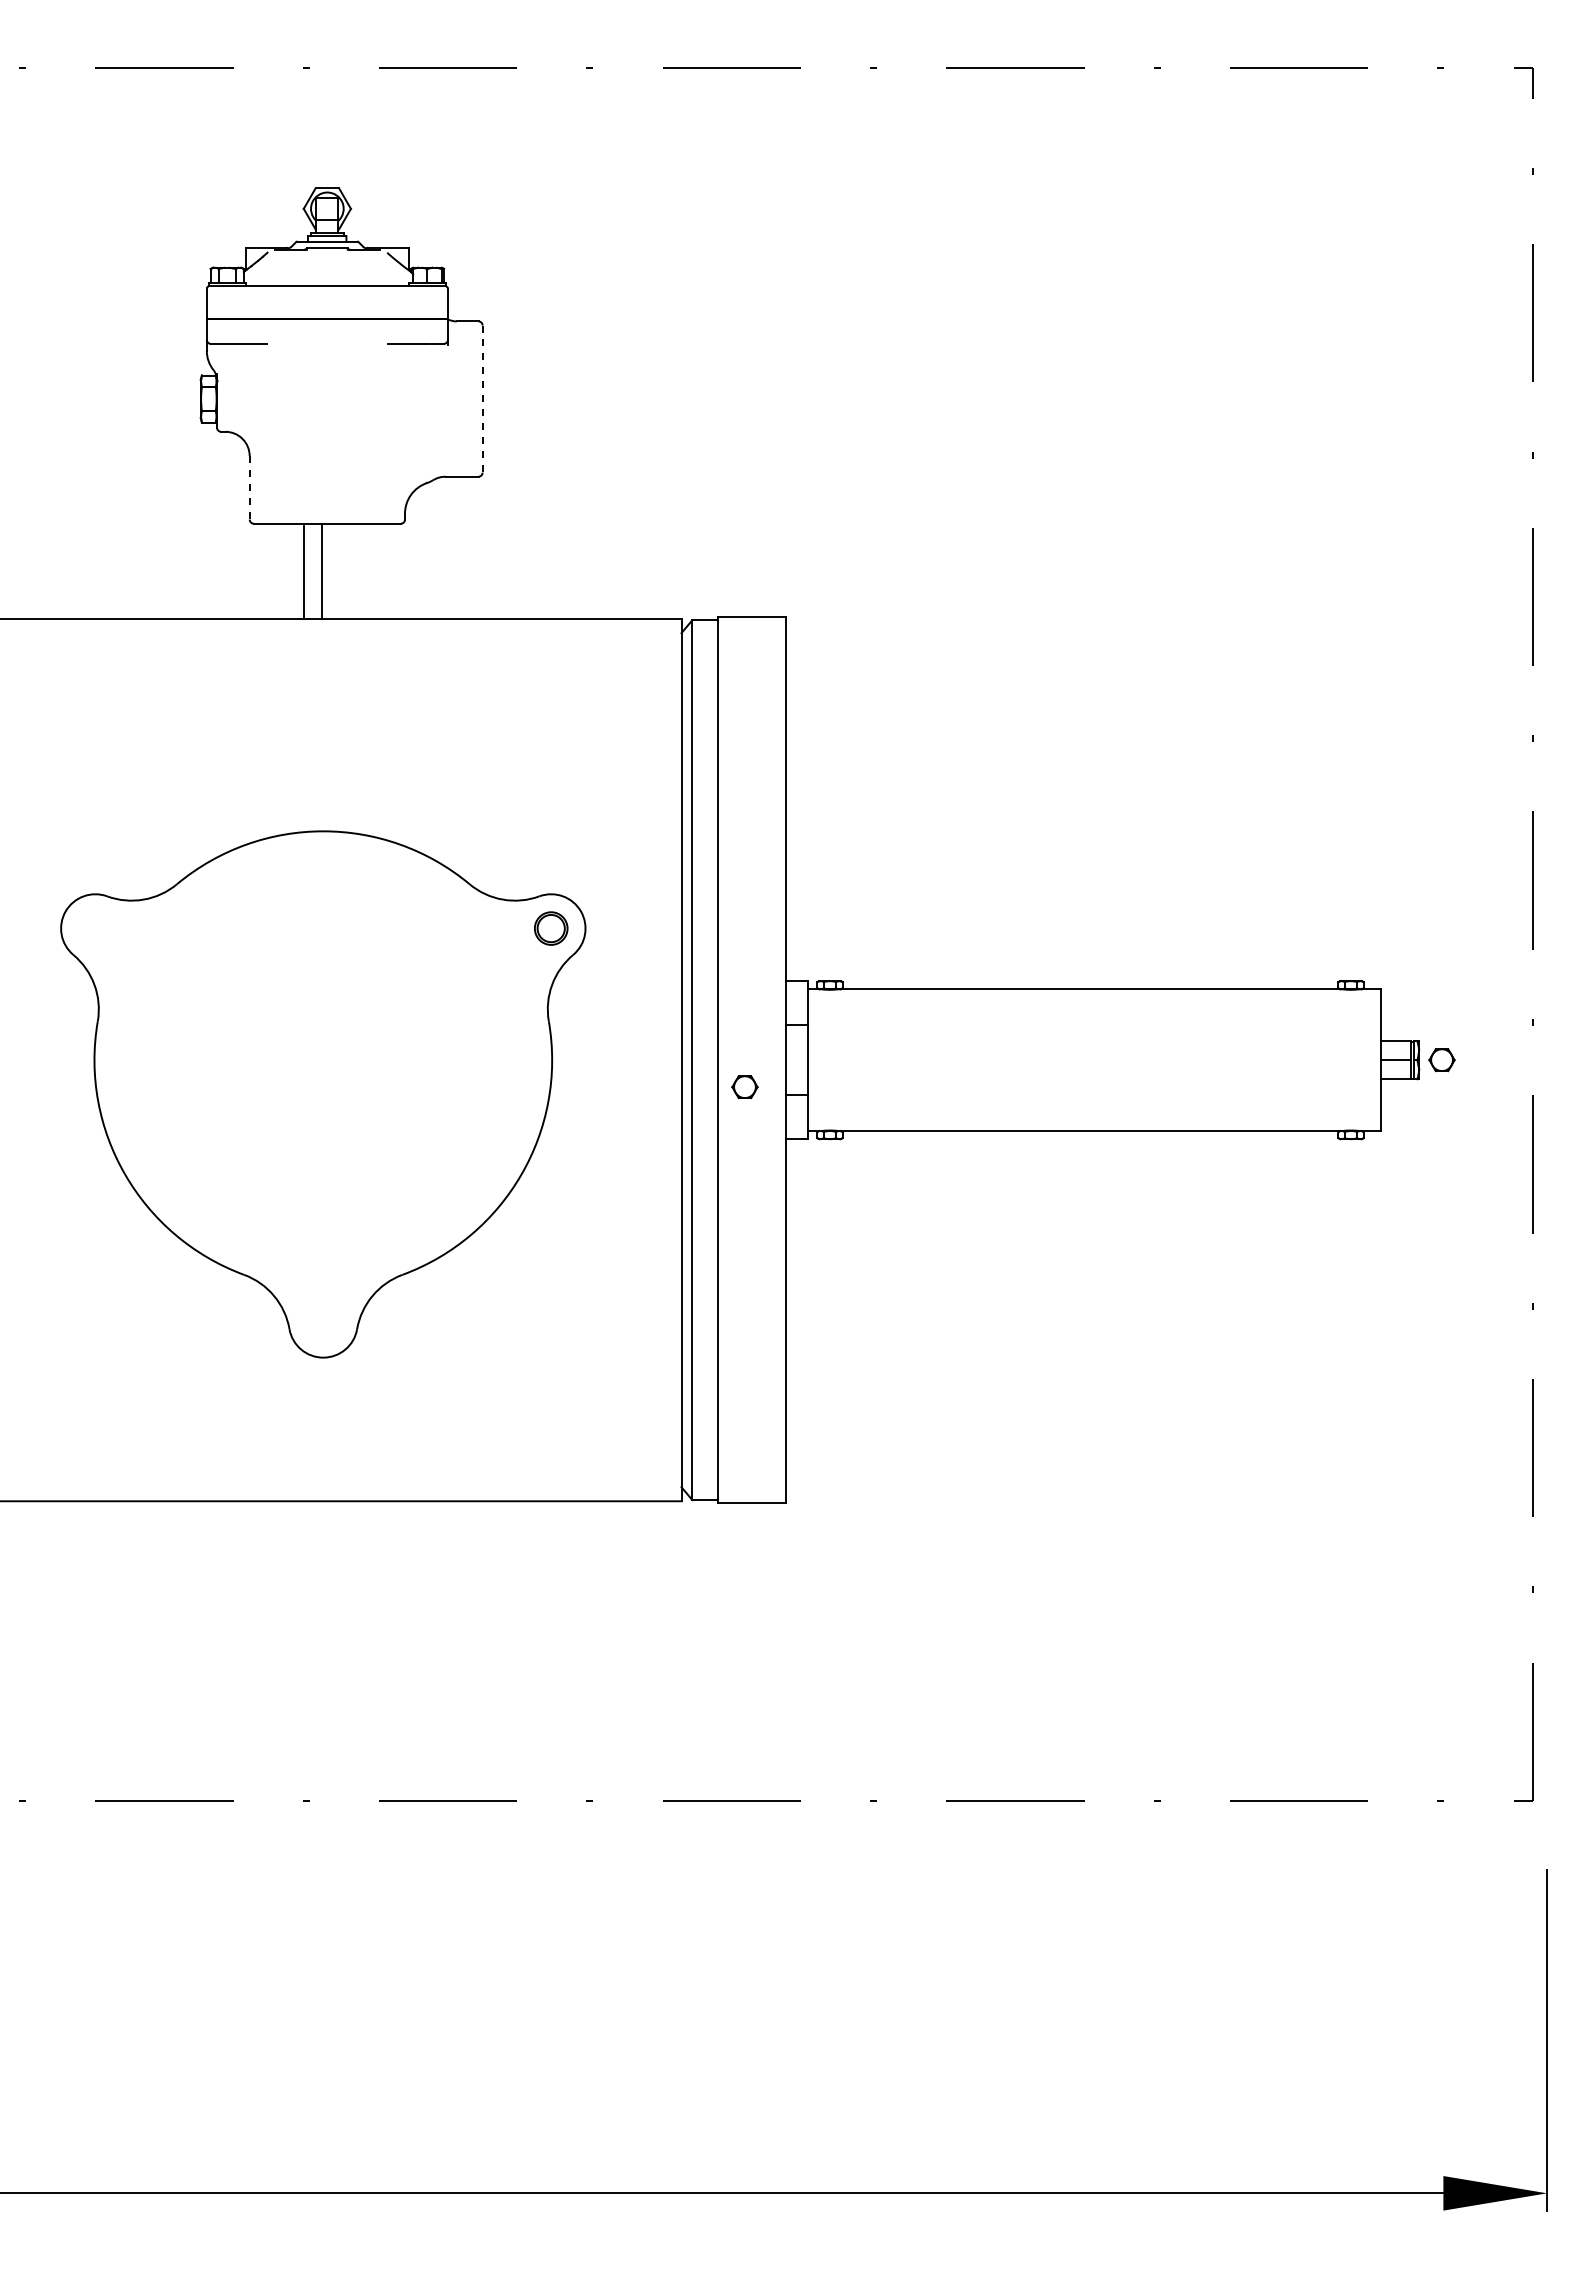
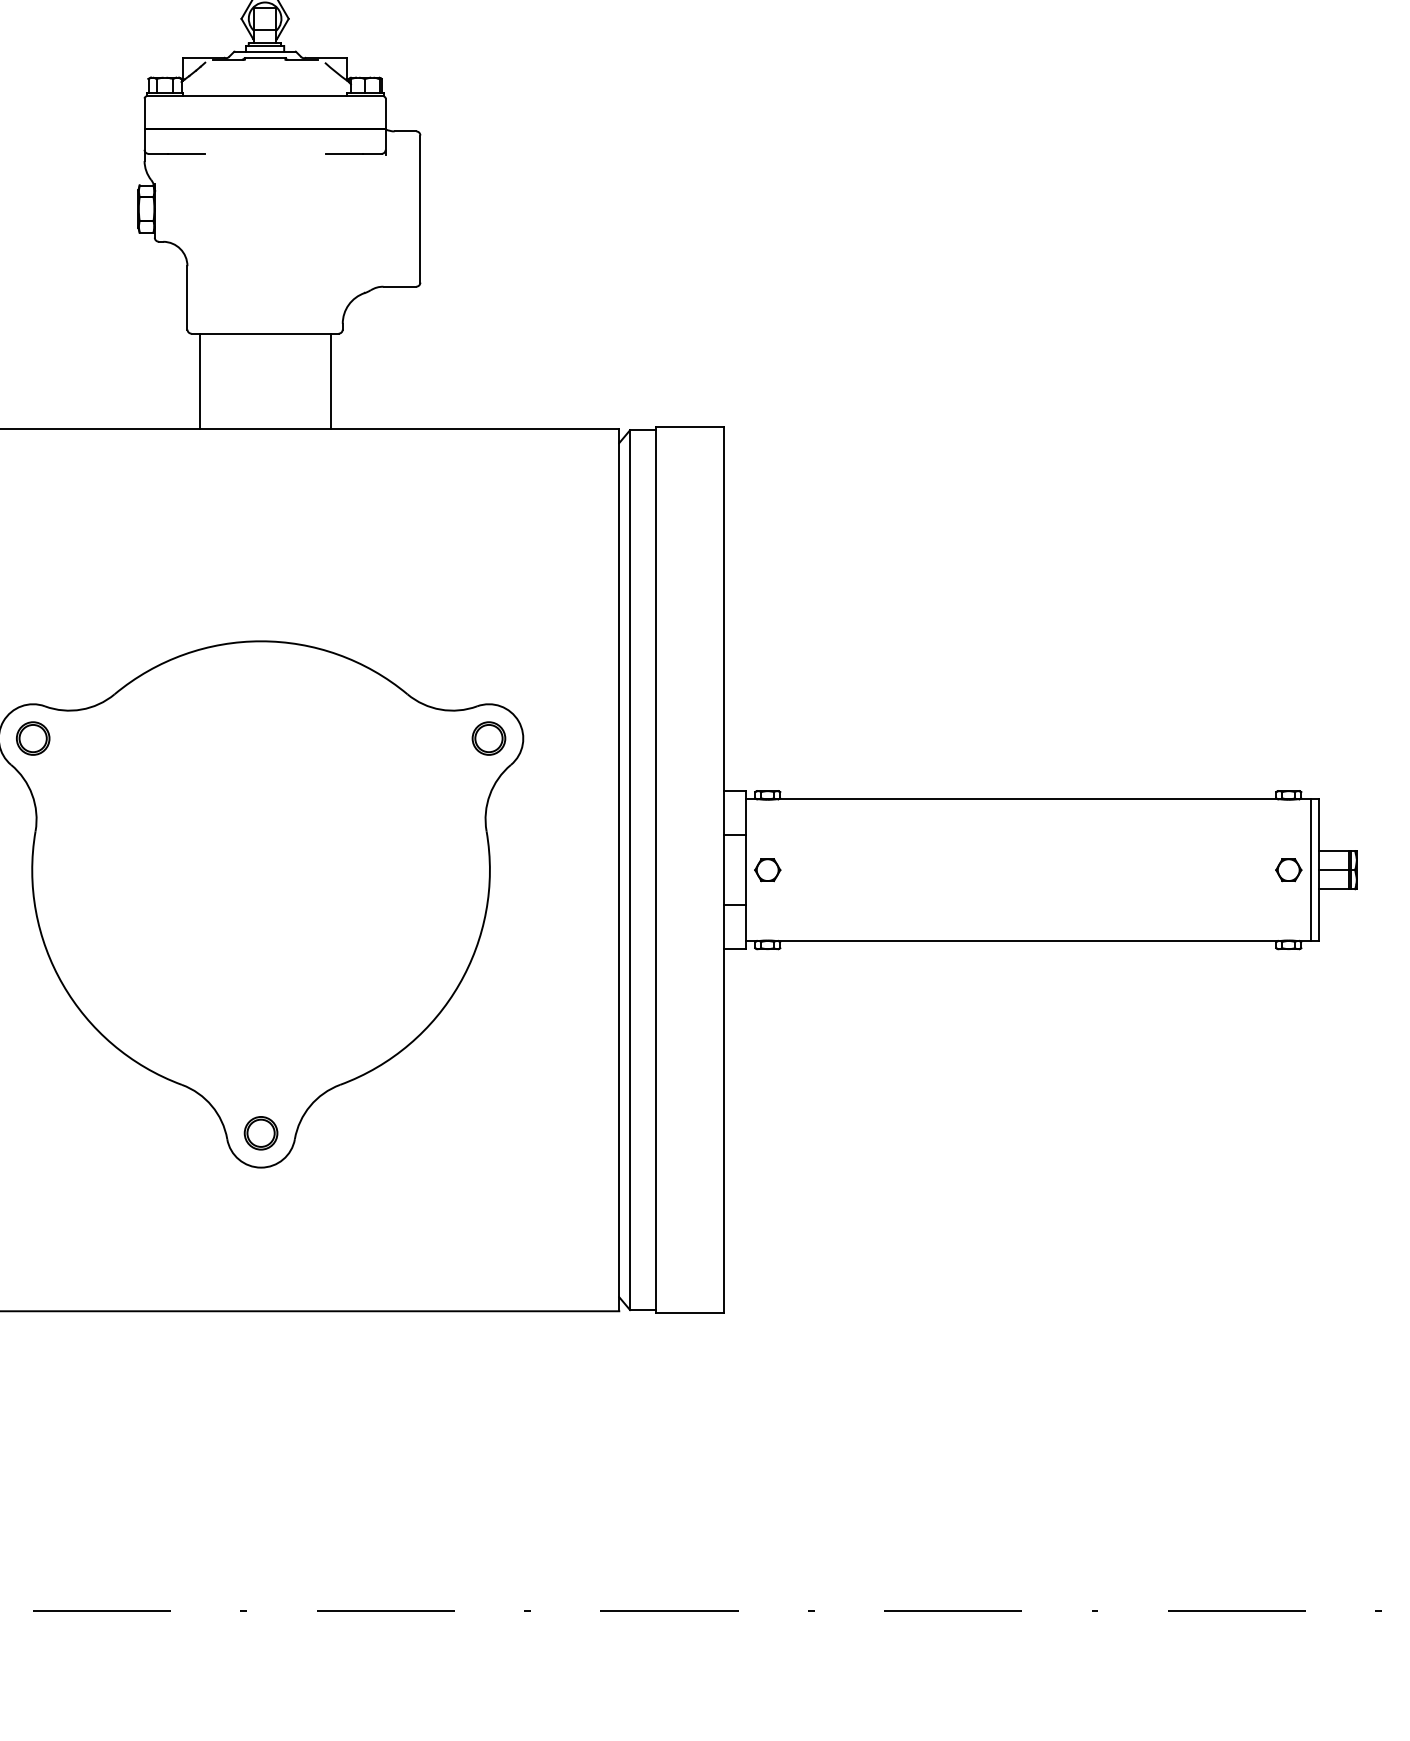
line: (482, 399) -> (420, 209), dashed -> solid
line: (249, 487) -> (187, 297), dashed -> solid
line: (303, 571) -> (330, 381), moved
line: (321, 571) -> (199, 381), moved
part: (95, 928) -> (33, 738), added
line: (1372, 1059) -> (1310, 869), added
part: (1441, 1060) -> (1288, 870), moved
part: (744, 1087) -> (767, 870), moved
part: (323, 1323) -> (261, 1133), added

